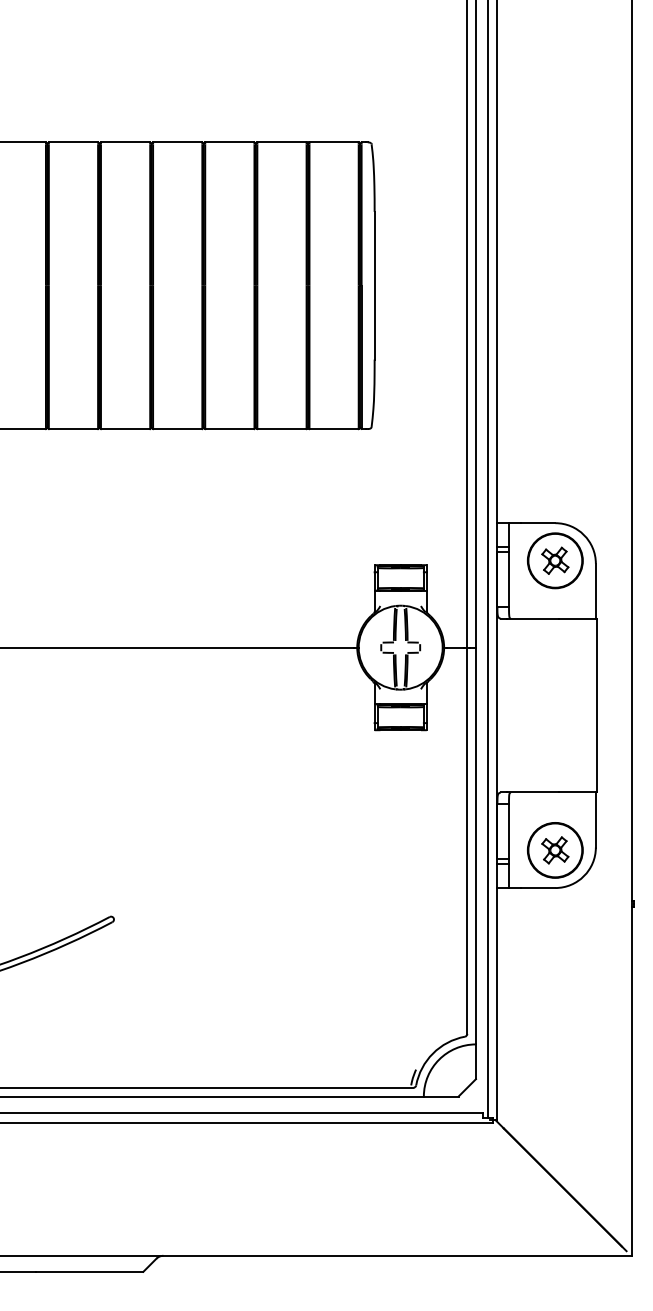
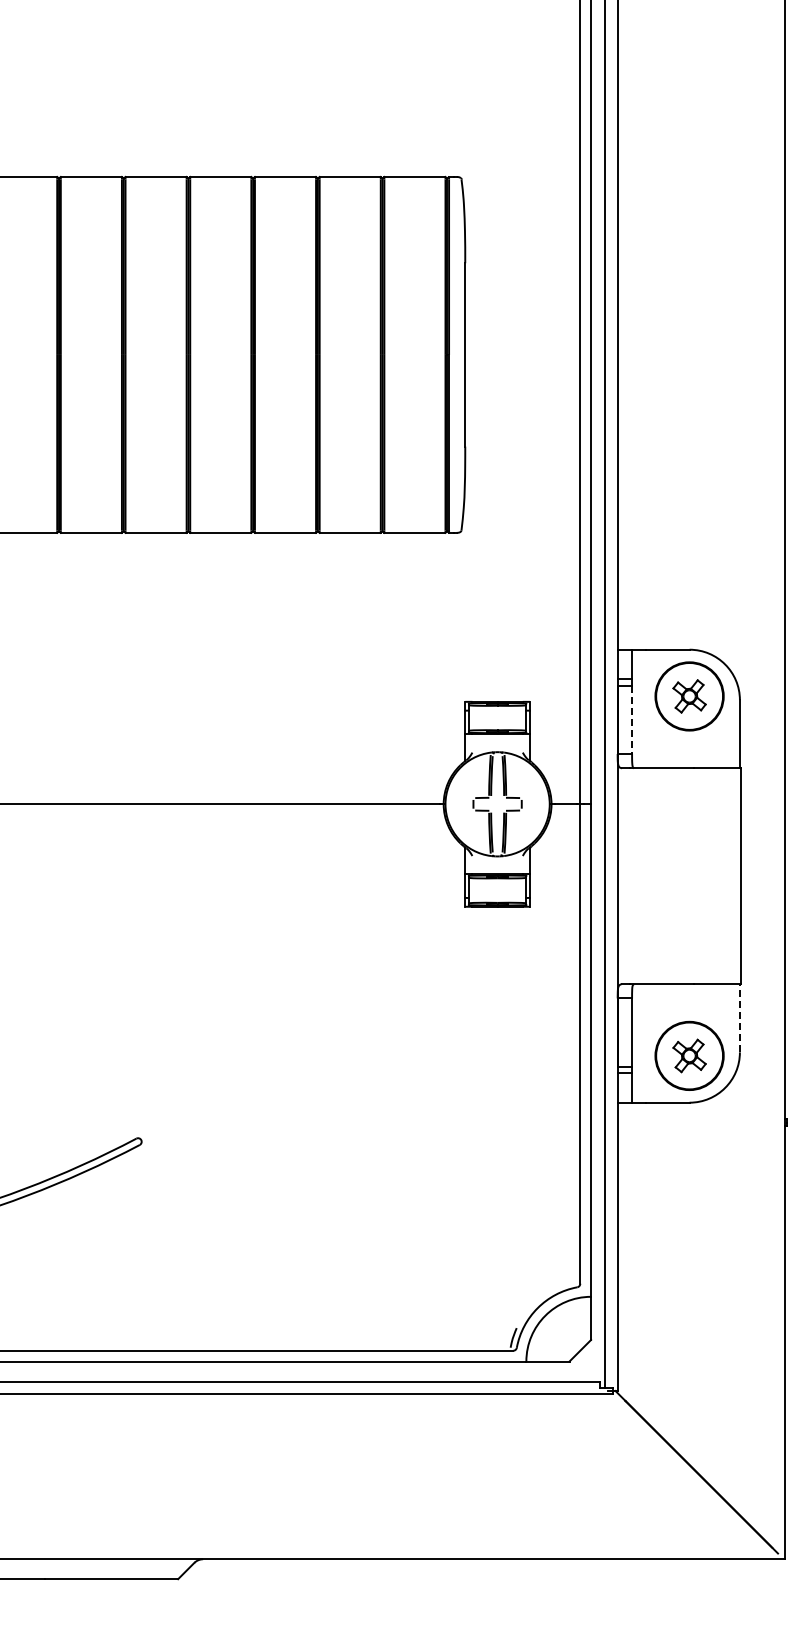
line: (509, 580) -> (632, 720), solid -> dashed
line: (595, 819) -> (739, 1017), solid -> dashed

